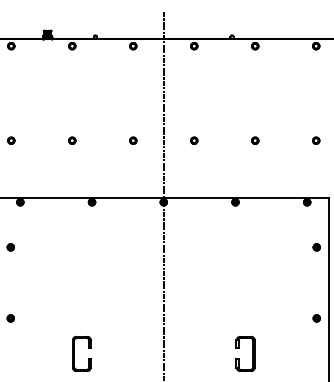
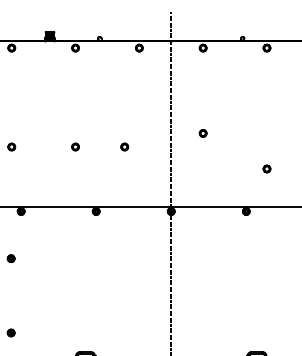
part: (133, 140) -> (124, 146), moved
part: (194, 140) -> (203, 133), moved
part: (255, 140) -> (267, 168), moved

